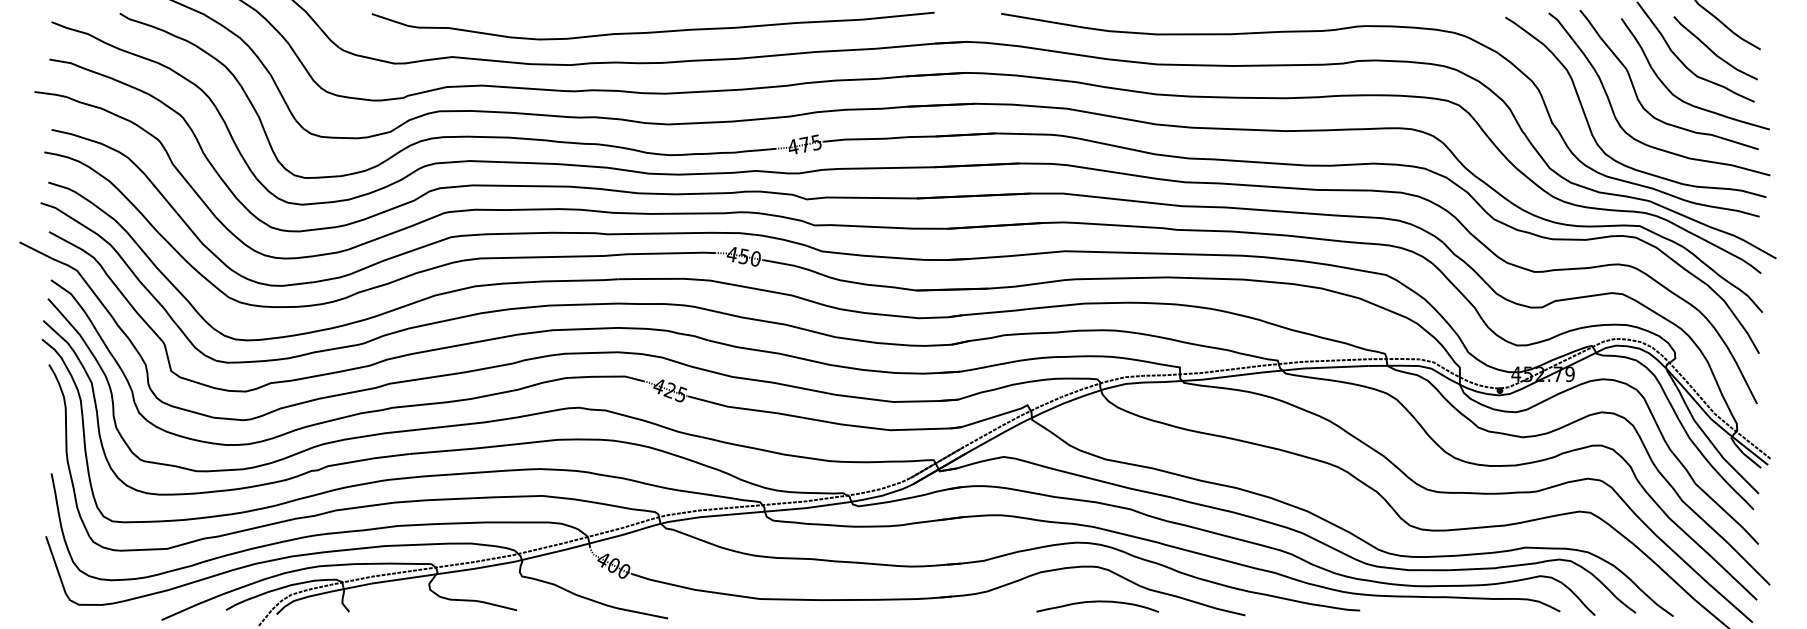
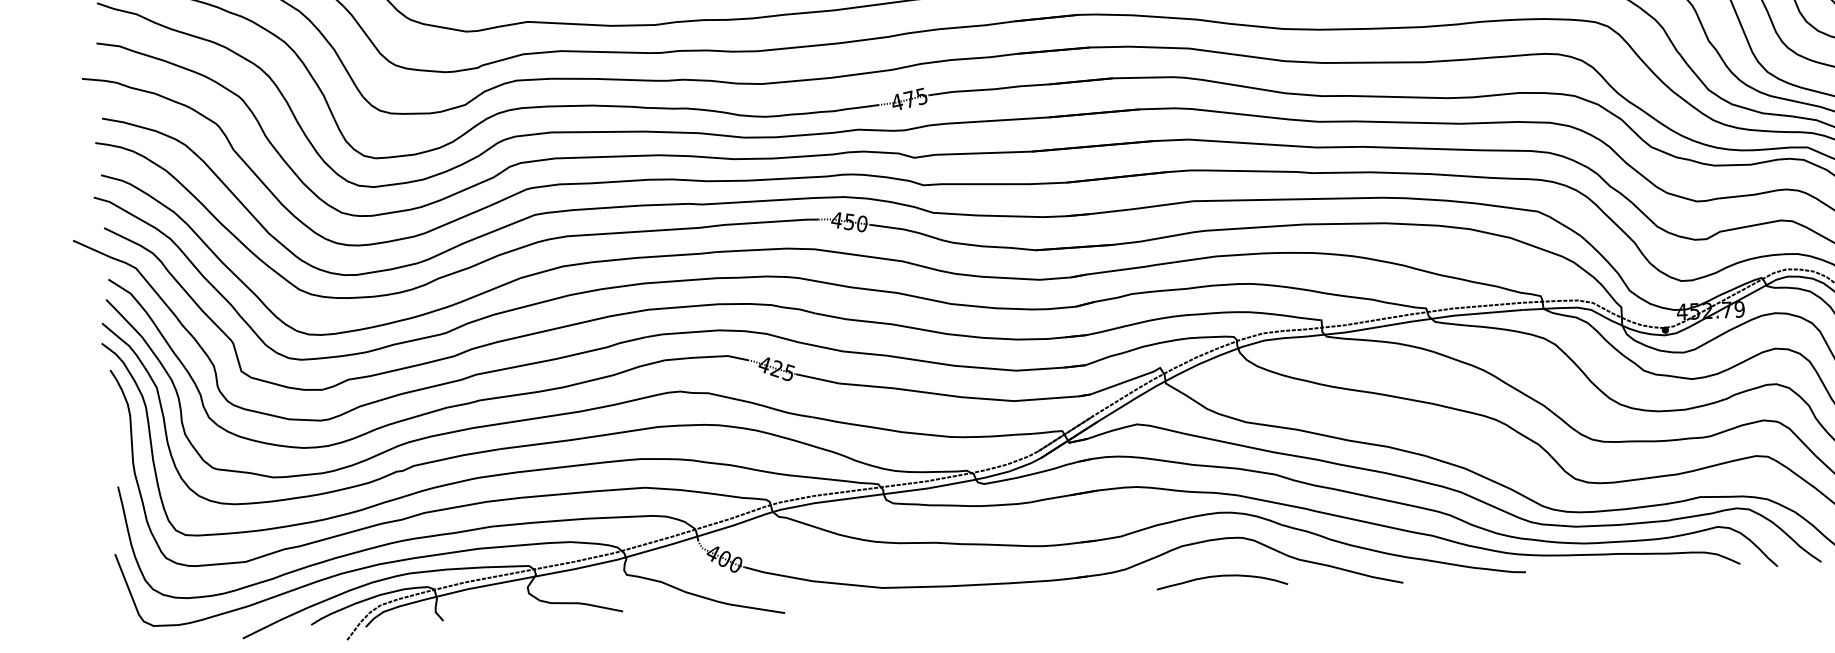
curve: (1097, 602) -> (1221, 576), moved

